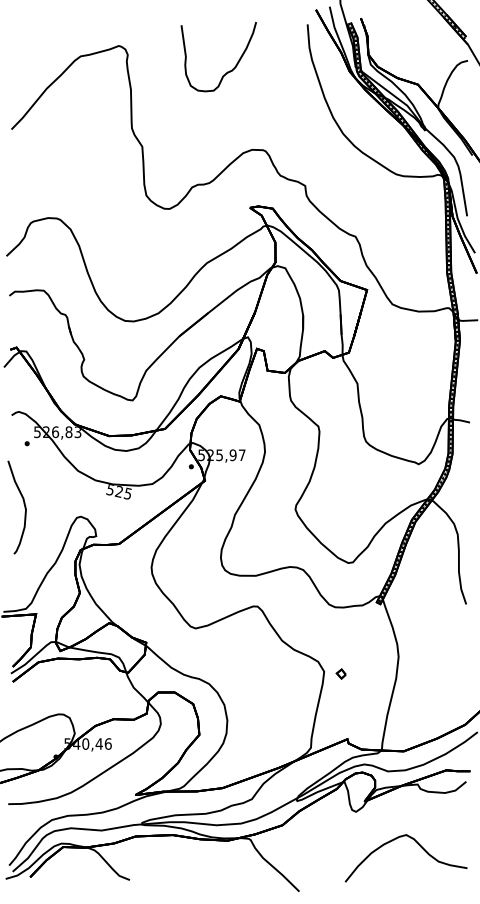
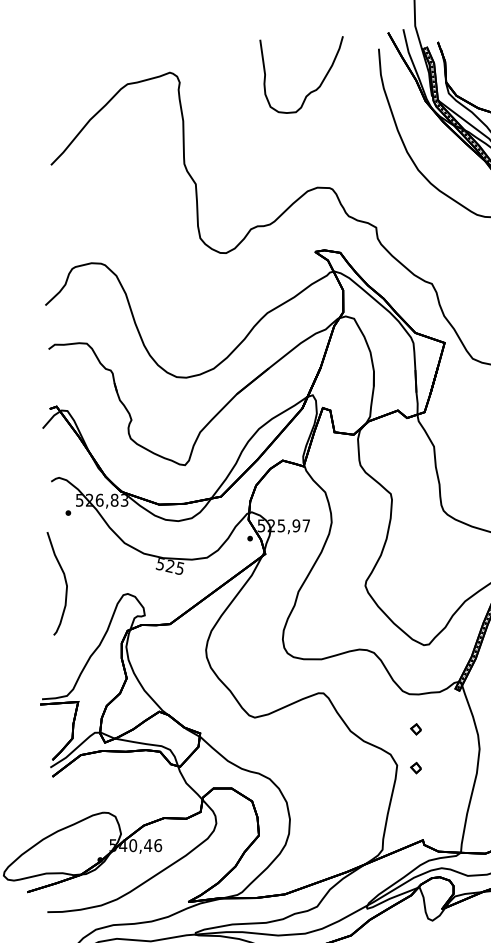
curve: (227, 71) -> (311, 90), moved
part: (340, 638) -> (415, 728), added

